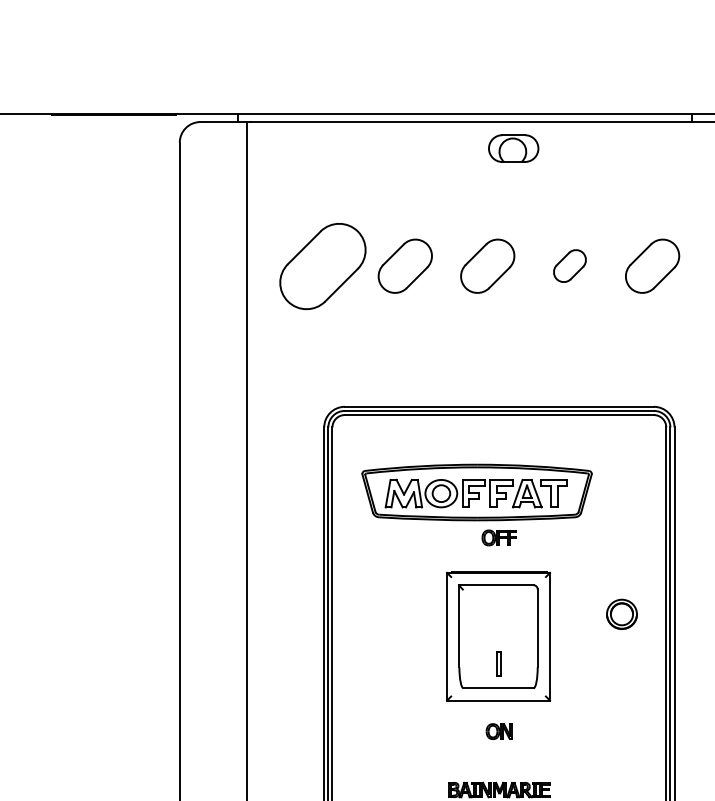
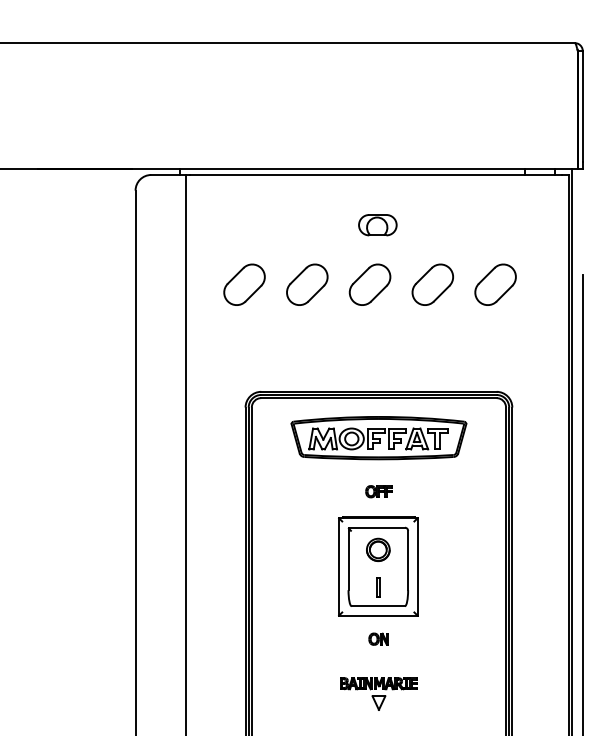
part: (513, 148) -> (377, 225), moved
part: (322, 265) -> (244, 284), size x0.62
part: (569, 265) -> (432, 284), size x1.67
part: (476, 493) -> (378, 438), moved
part: (622, 613) -> (378, 549), moved

